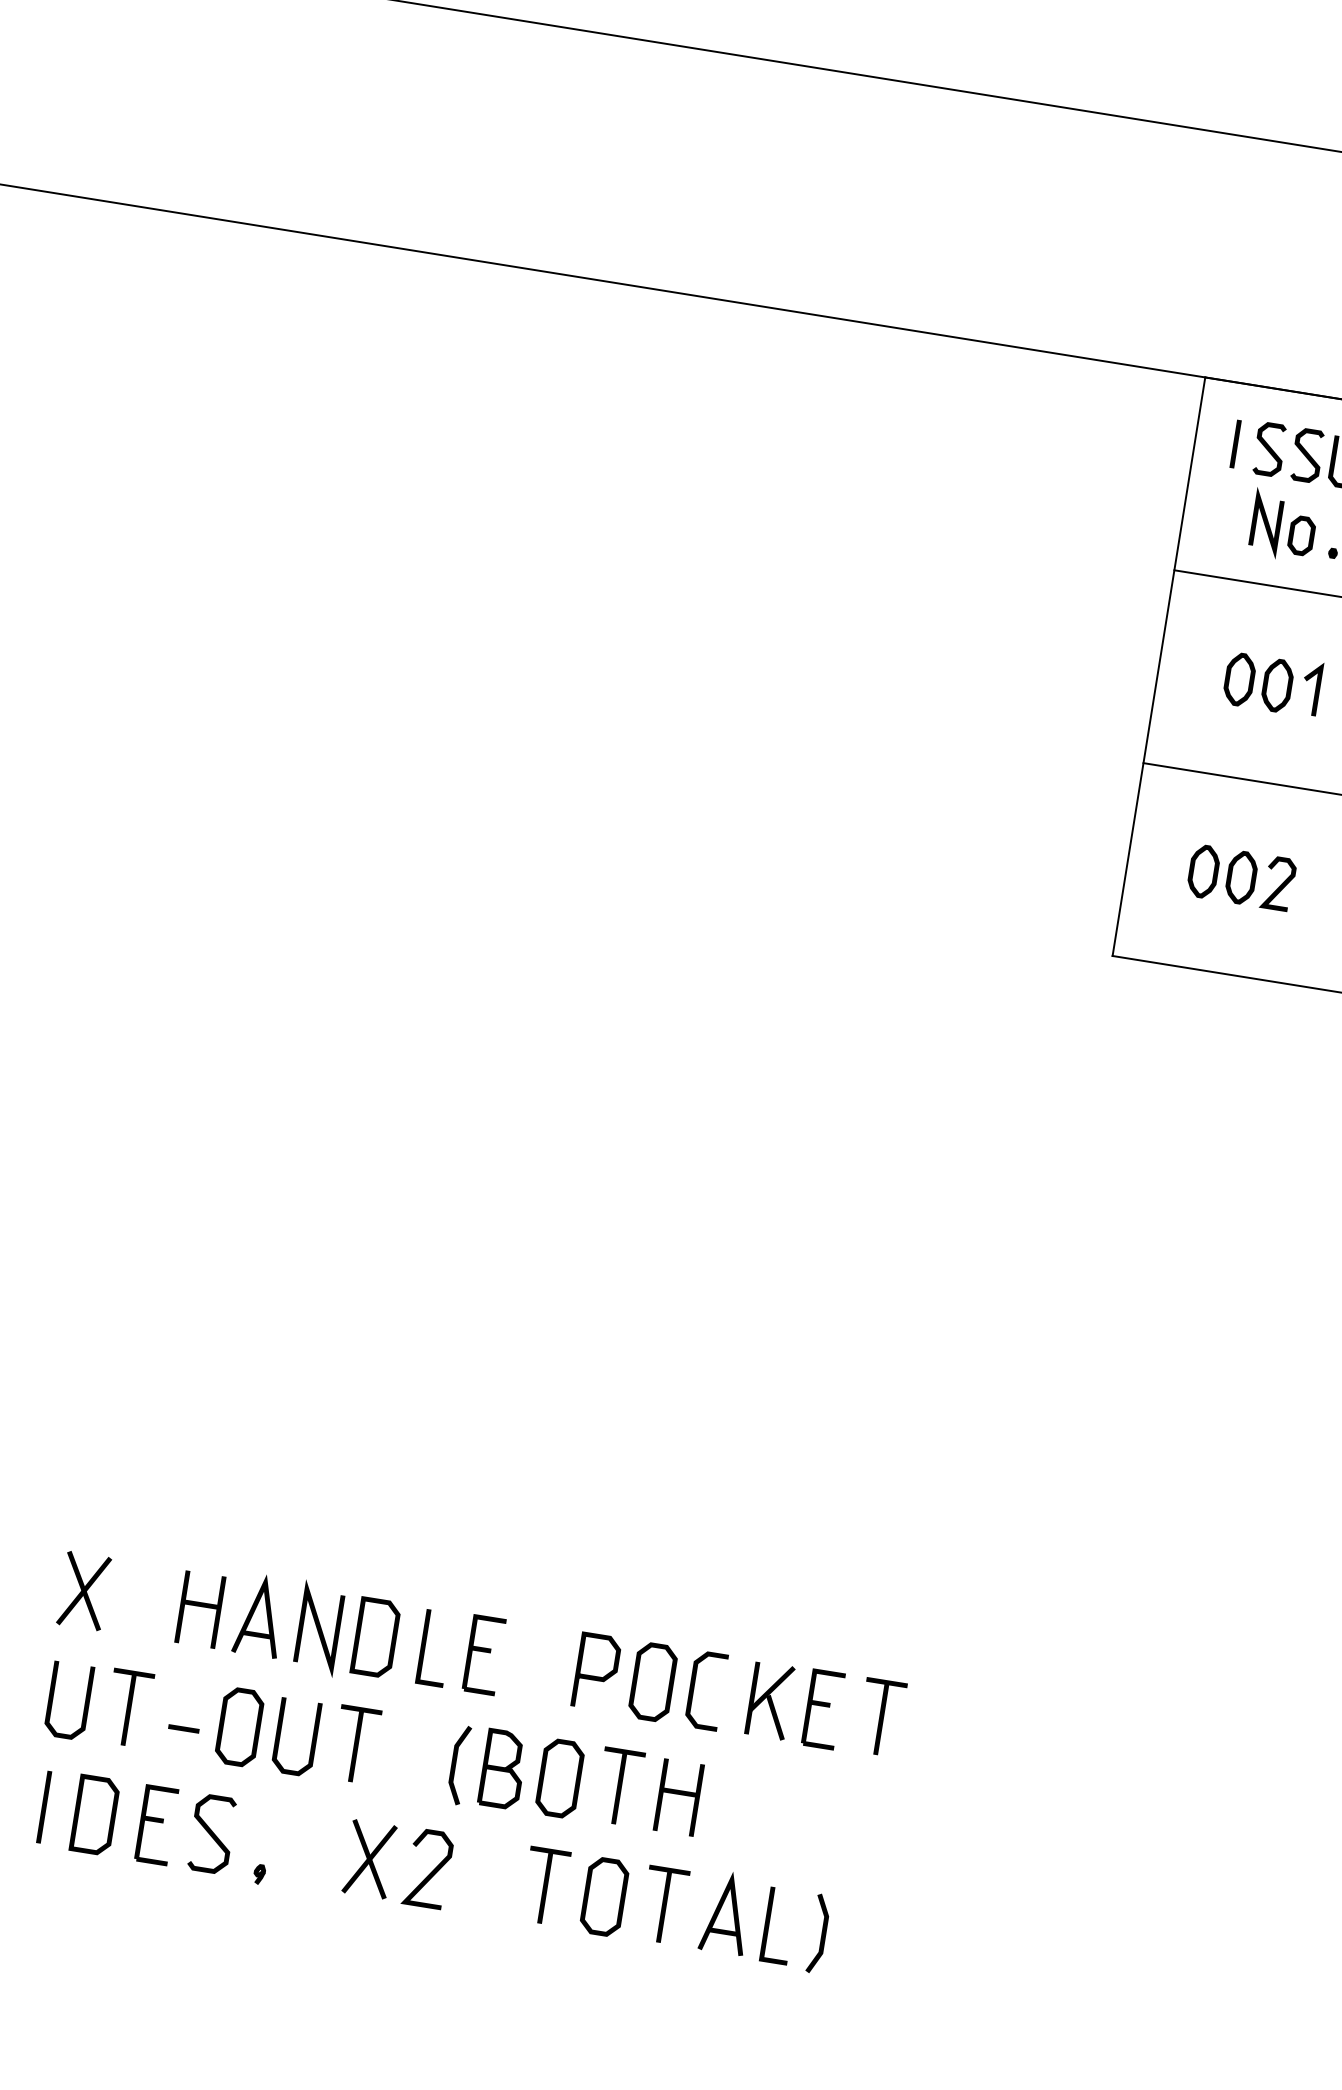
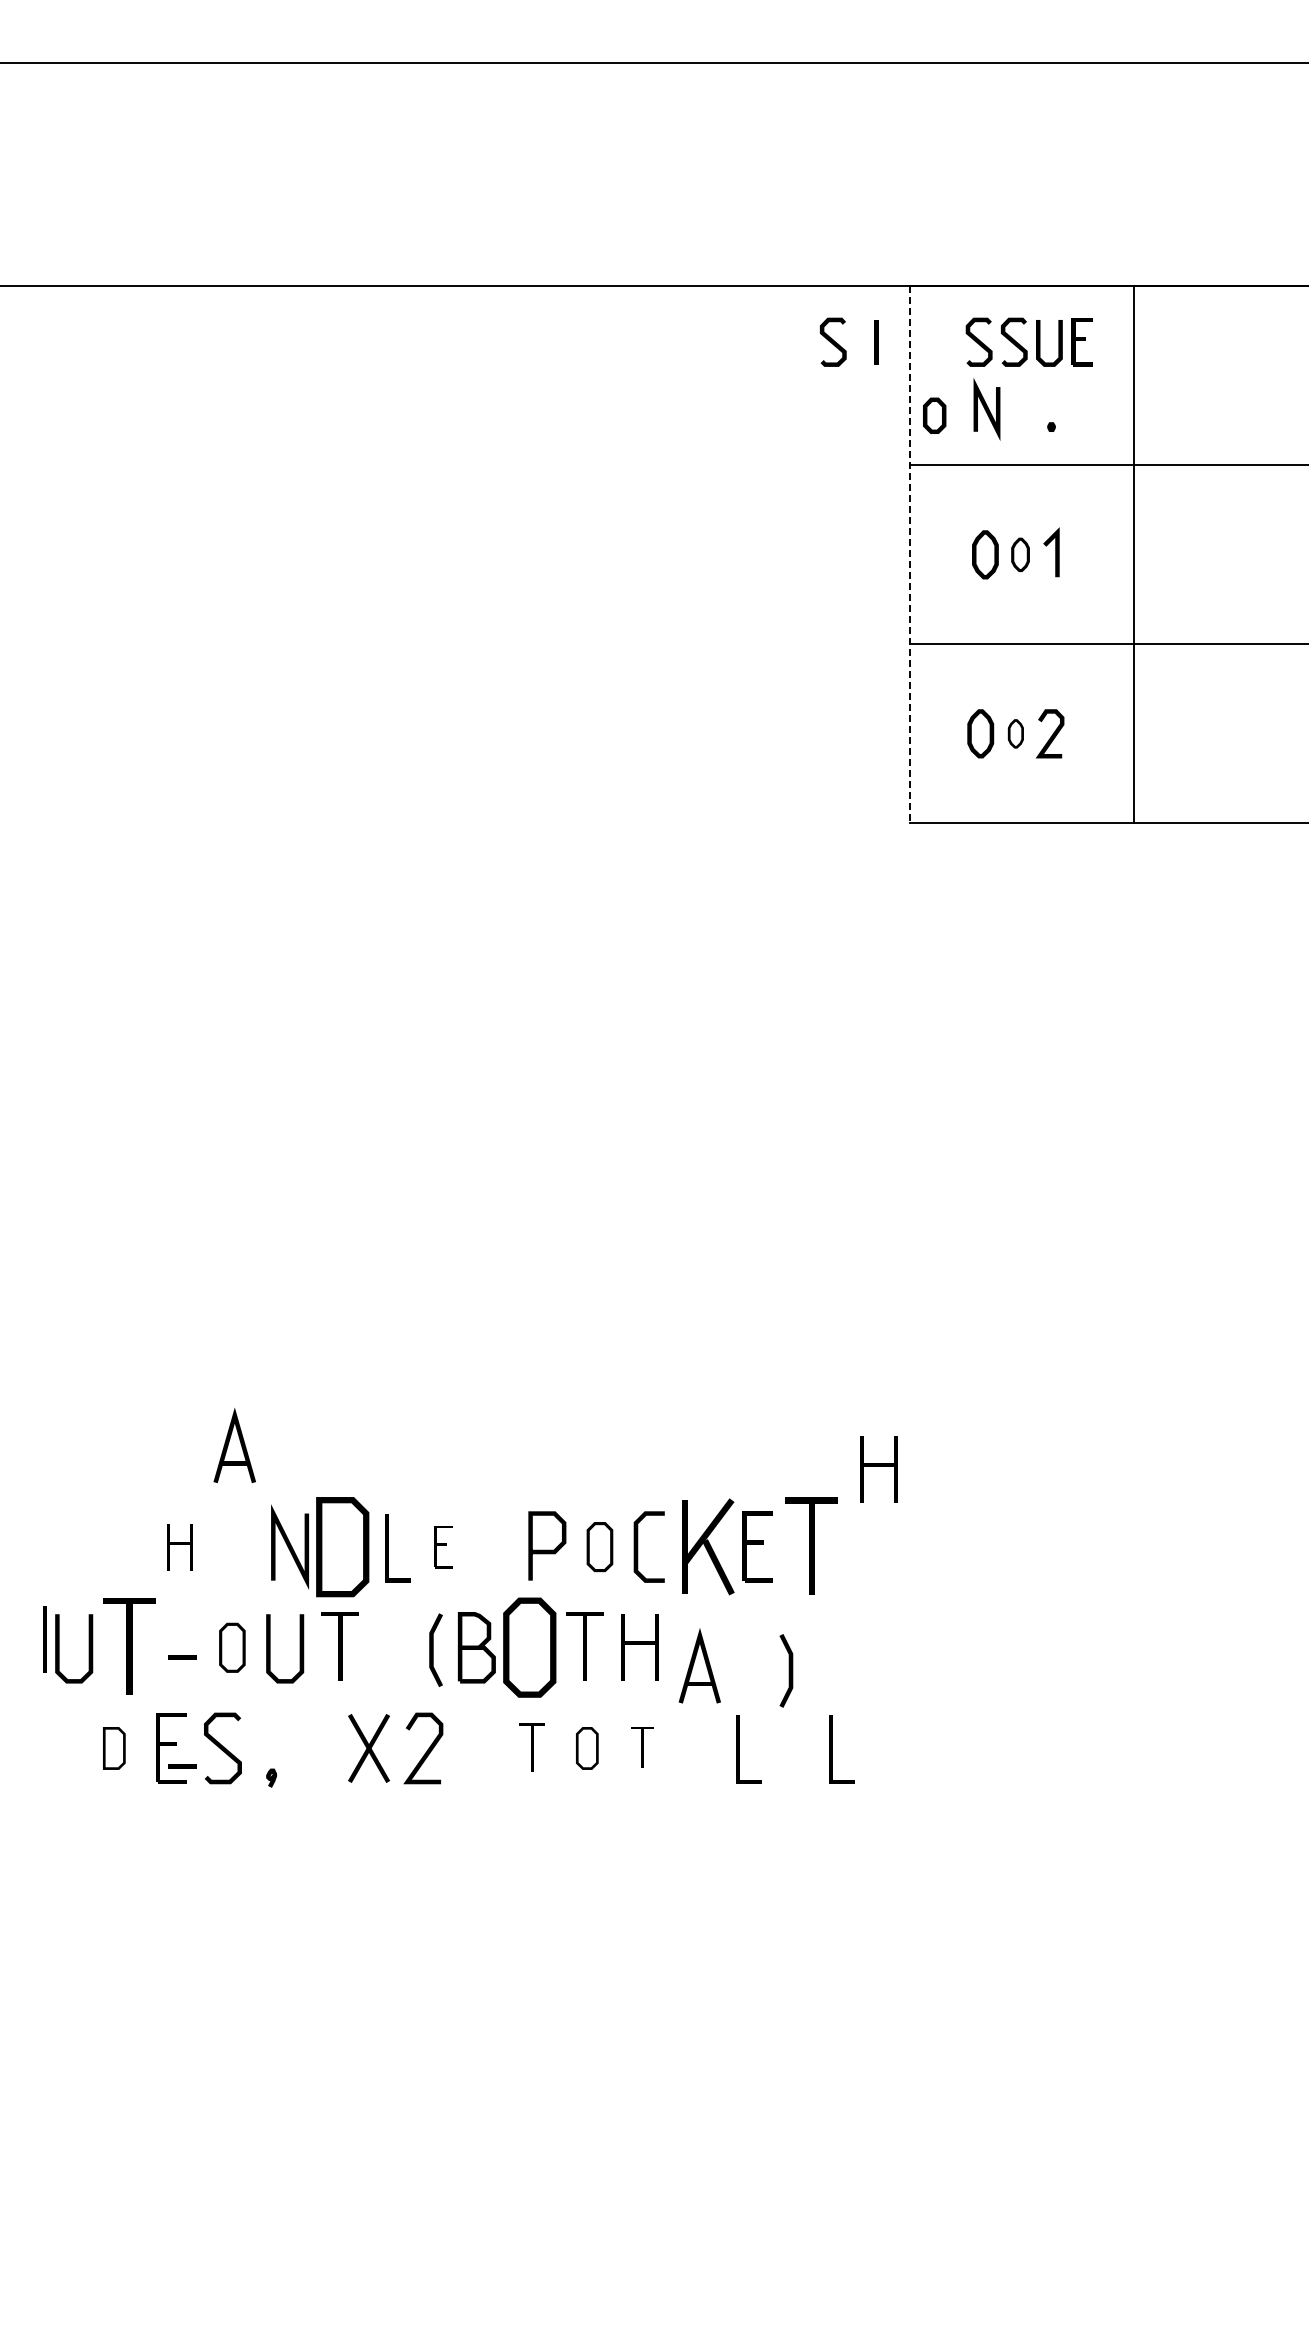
curve: (1111, 423) -> (832, 341), added
line: (1235, 444) -> (876, 342), moved
part: (1301, 535) -> (934, 415), moved
line: (1158, 667) -> (910, 555), solid -> dashed
part: (1277, 685) -> (1020, 554), size x0.7
part: (1241, 877) -> (1015, 733), size x0.6
part: (83, 1590) -> (71, 1546), removed
part: (200, 1610) -> (179, 1547), size x0.7
part: (259, 1615) -> (234, 1445), moved
part: (375, 1637) -> (342, 1546), size x1.4
part: (966, 1646) -> (878, 1469), added
part: (484, 1654) -> (443, 1546), size x0.6
part: (652, 1681) -> (599, 1546), size x0.7
part: (770, 1700) -> (708, 1546), size x1.4
part: (127, 1707) -> (128, 1646), size x1.4
part: (881, 1717) -> (811, 1545), size x1.4
part: (239, 1726) -> (232, 1647), size x0.7
part: (559, 1778) -> (529, 1647), size x1.4
line: (43, 1807) -> (44, 1639), moved
part: (95, 1815) -> (114, 1748), size x0.6
line: (165, 1846) -> (182, 1766), added
part: (544, 1886) -> (531, 1747), size x0.7
part: (604, 1897) -> (587, 1748), size x0.6
part: (663, 1905) -> (641, 1747), size x0.6
part: (726, 1912) -> (699, 1665), moved
line: (821, 1933) -> (788, 1670), moved
line: (868, 1940) -> (832, 1749), added

